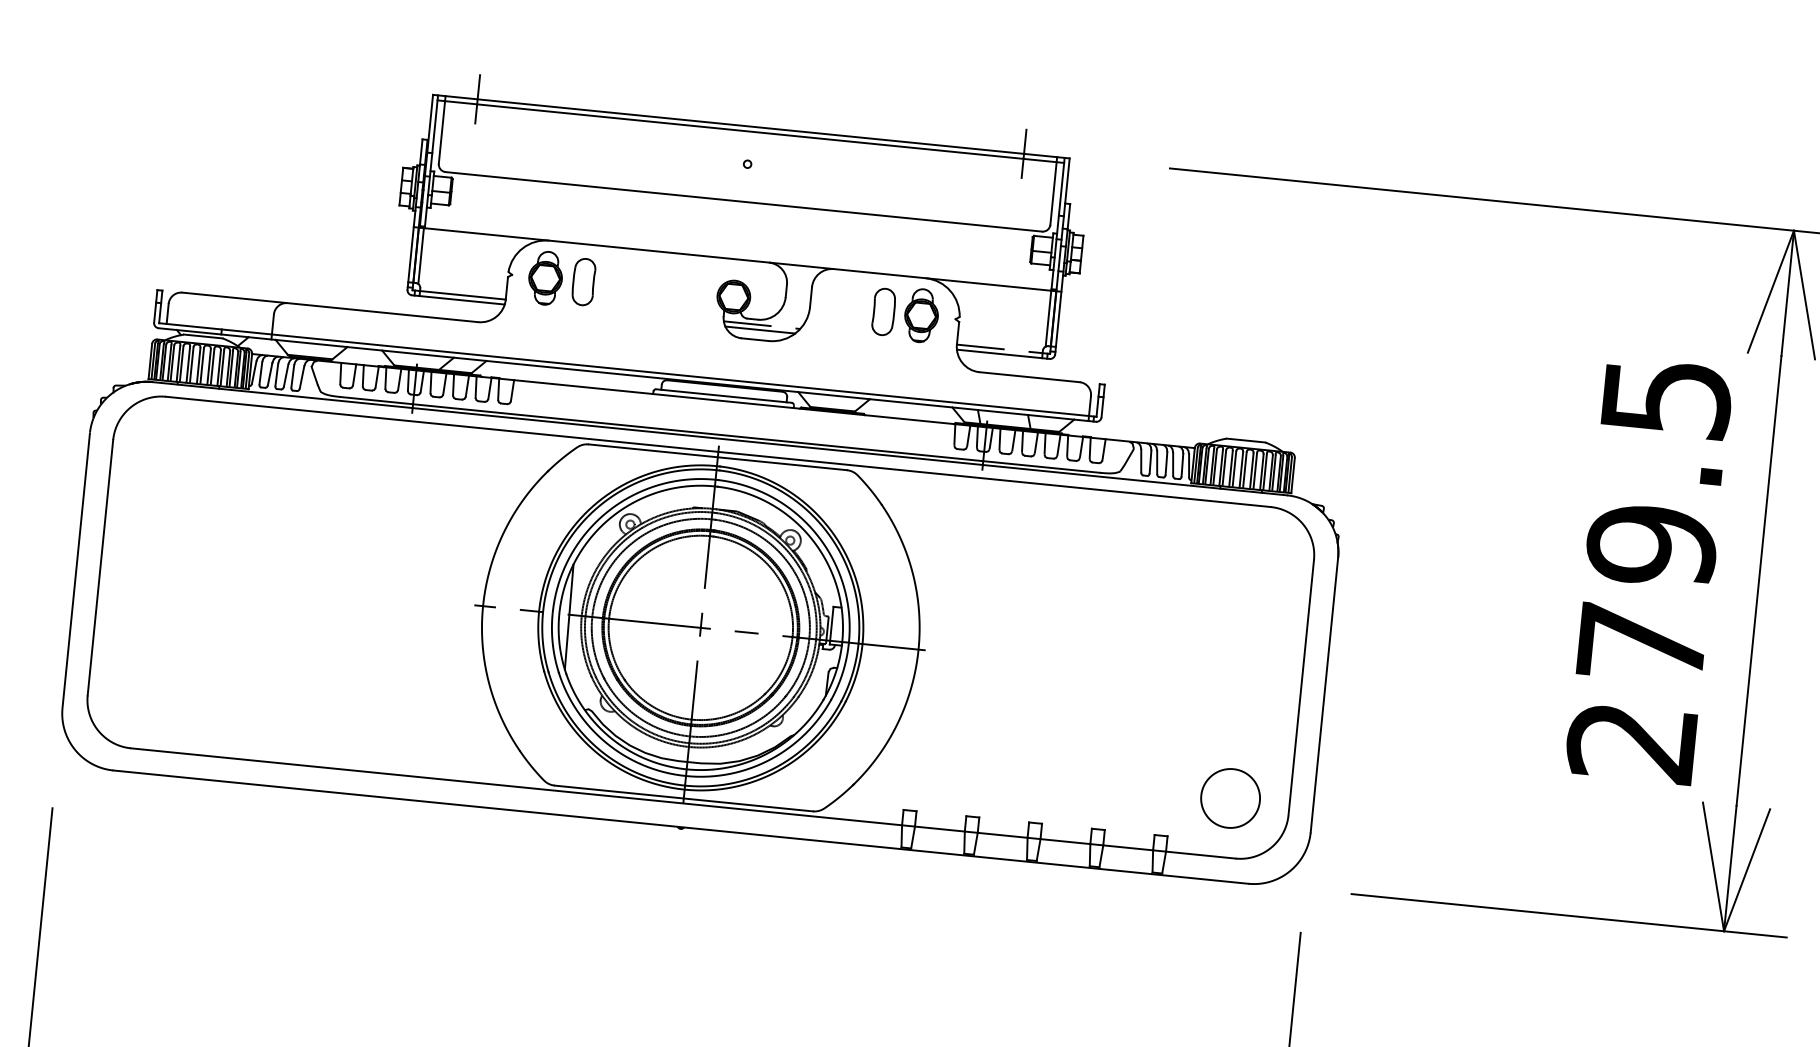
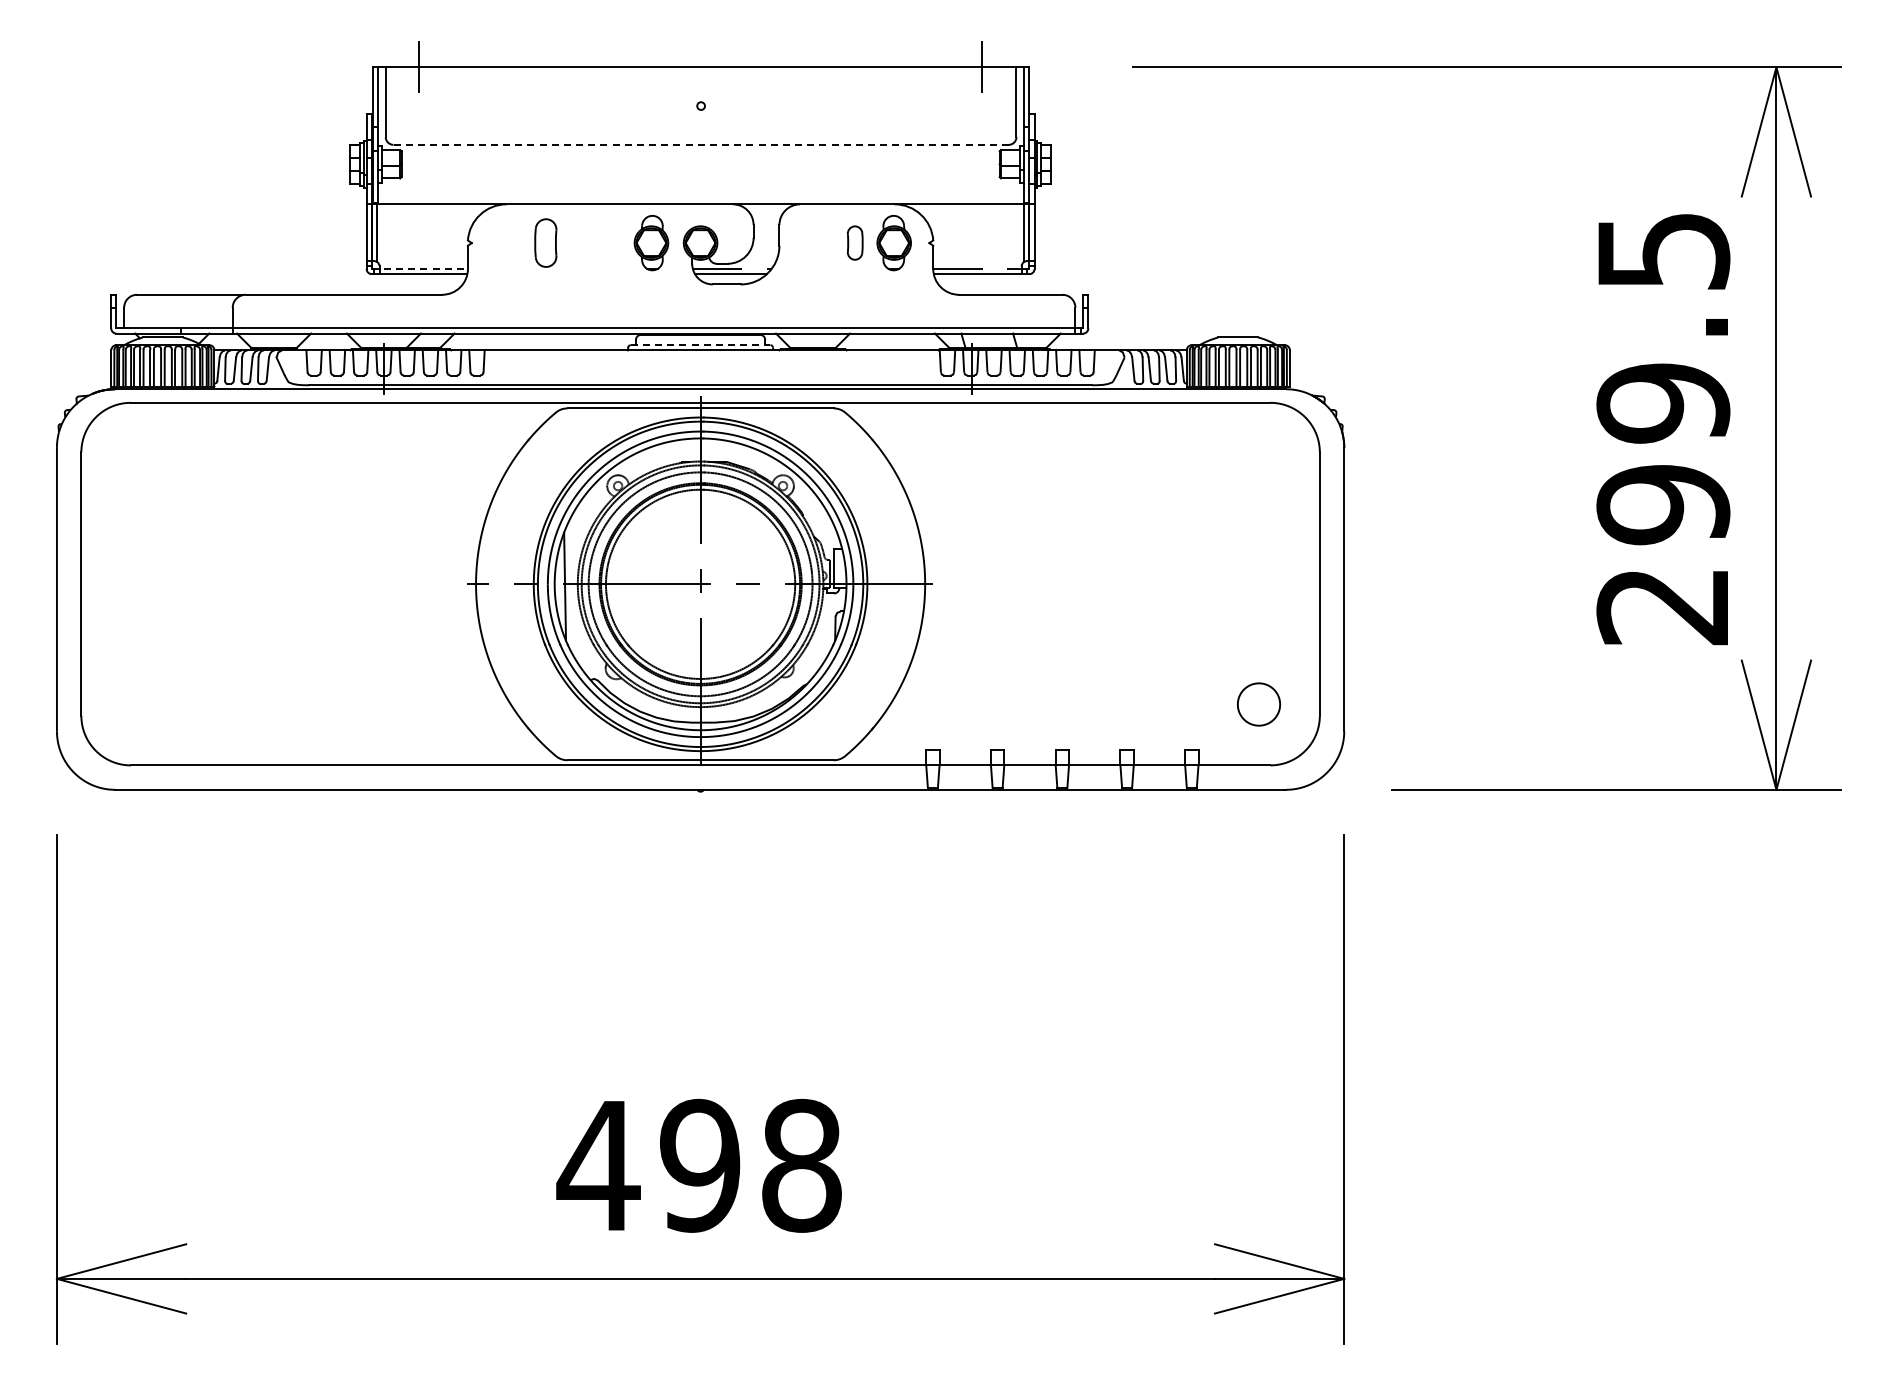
line: (750, 131) -> (700, 72), removed
line: (744, 201) -> (701, 144), solid -> dashed
part: (545, 278) -> (651, 243), moved
line: (459, 294) -> (420, 268), solid -> dashed
part: (883, 311) -> (854, 242), size x0.7
line: (723, 396) -> (700, 345), solid -> dashed
text: (1642, 644) -> (1663, 505), 279.5 -> 299.5
part: (1230, 798) -> (1258, 704), size x0.7

